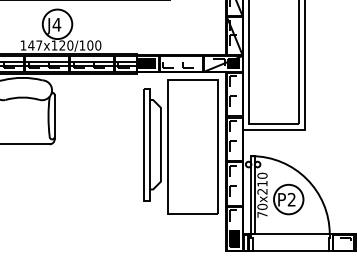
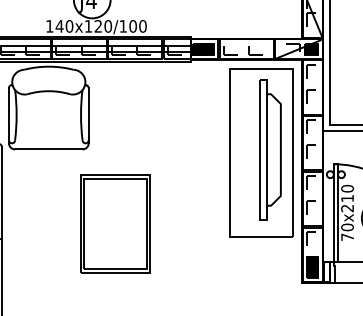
text: (39, 45) -> (69, 26), 147x120/100 -> 140x120/100
part: (152, 144) -> (270, 149), moved
part: (75, 203) -> (114, 223), added

